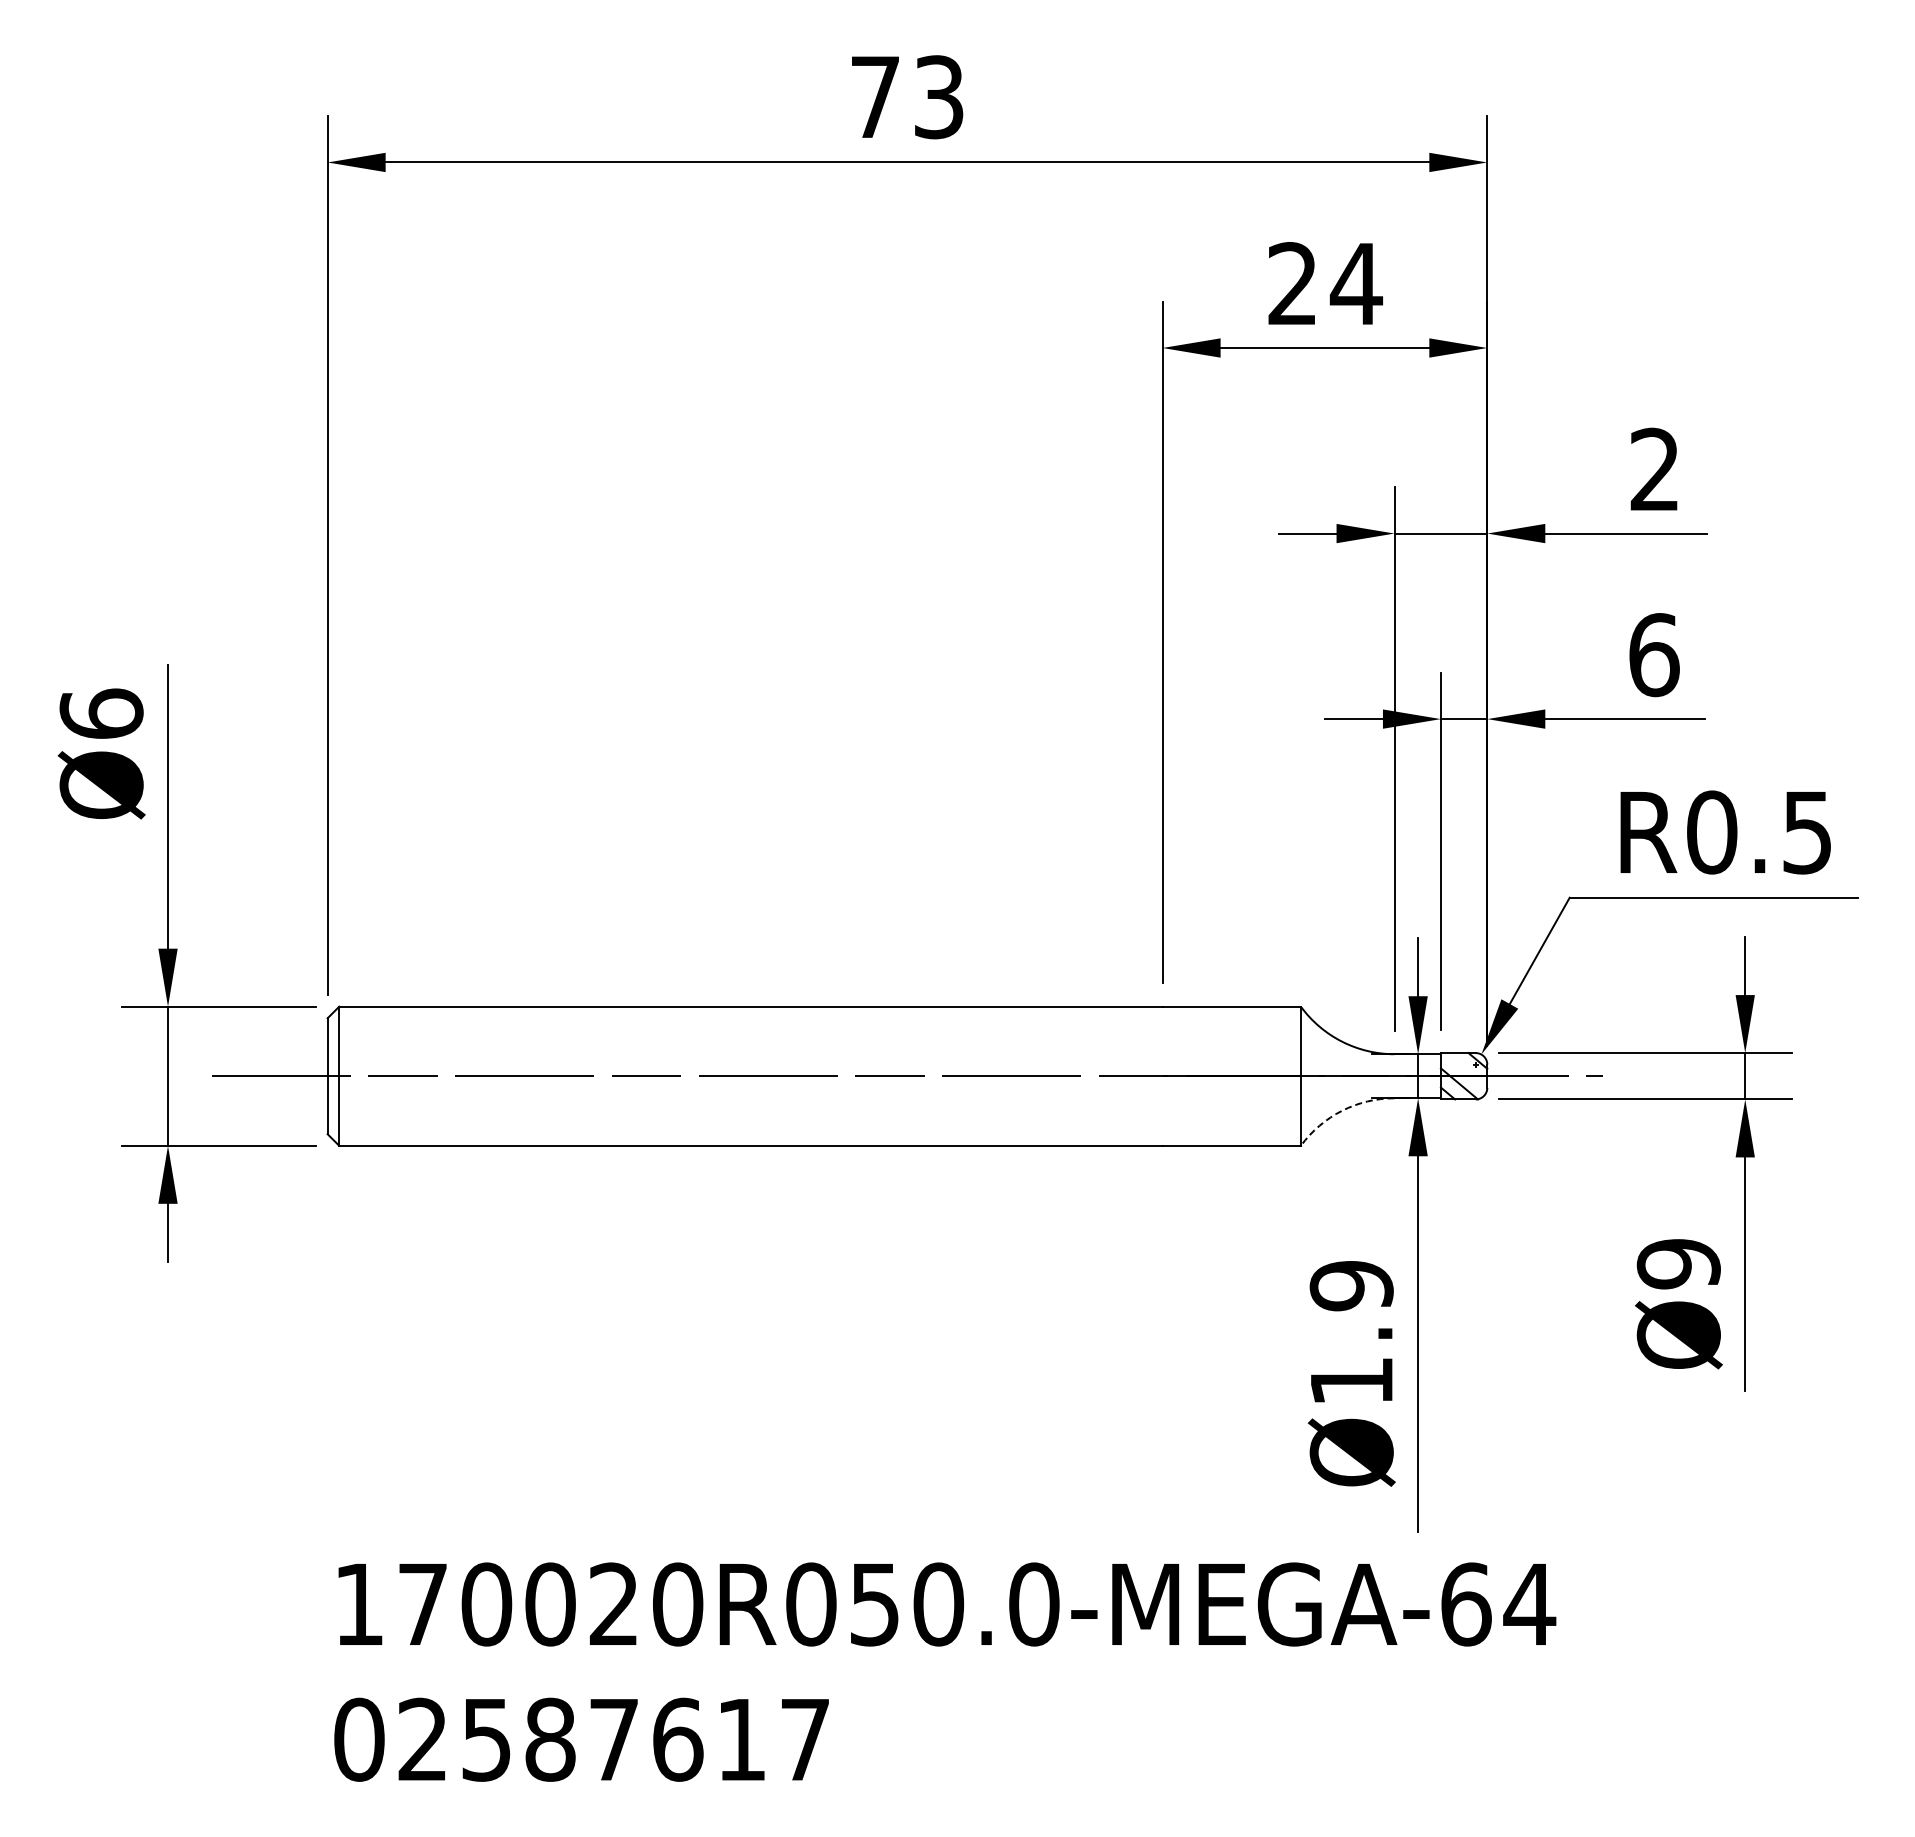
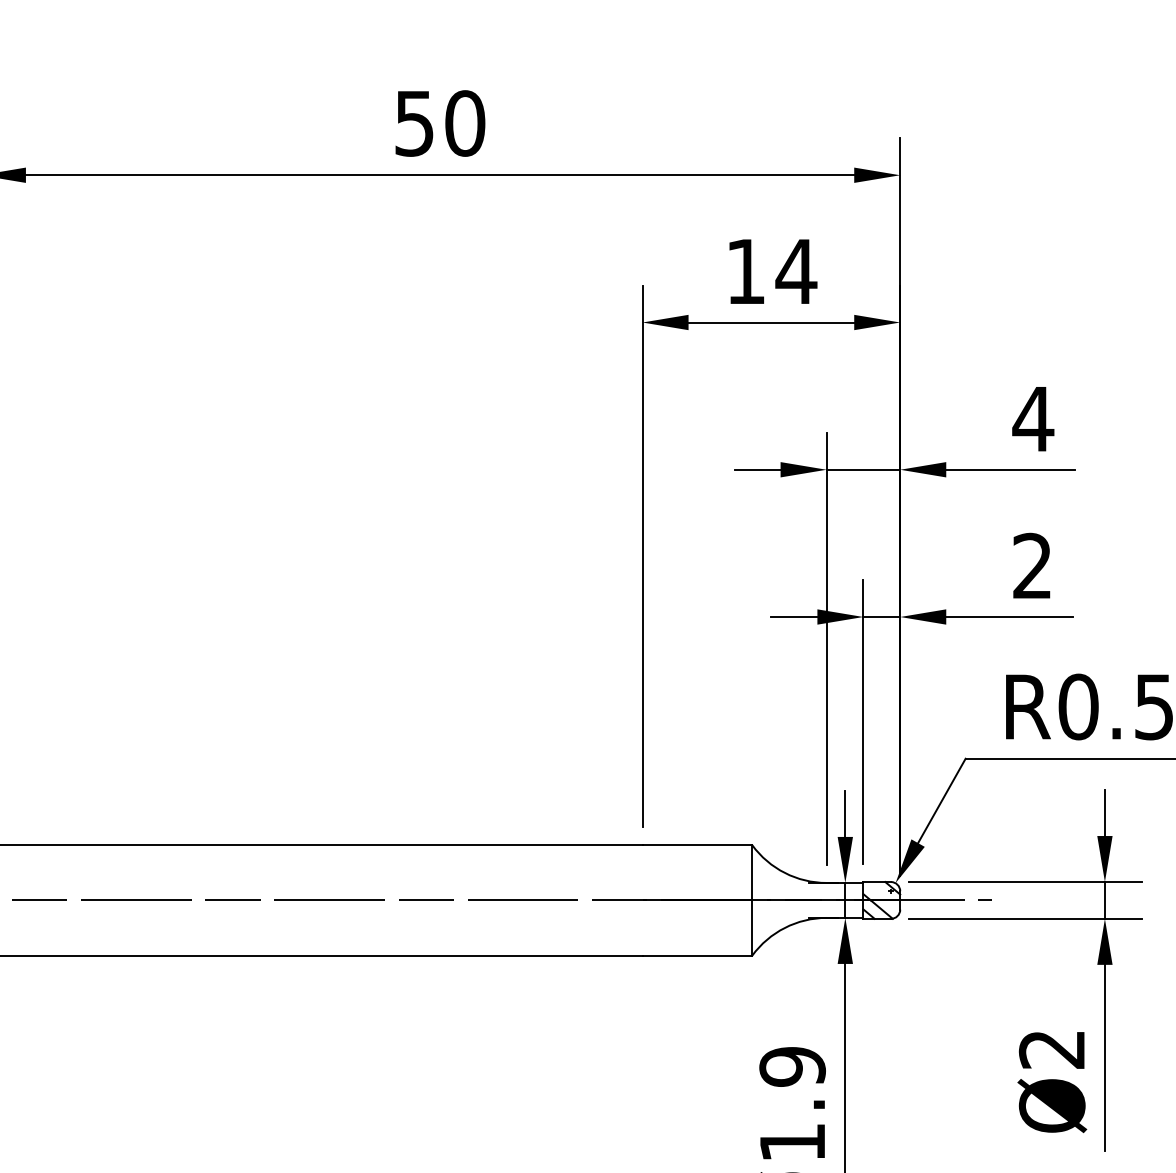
text: (907, 97) -> (440, 123), 73 -> 50
text: (1291, 283) -> (744, 271), 24 -> 14
text: (1654, 468) -> (1032, 418), 2 -> 4
text: (1654, 655) -> (1032, 566), 6 -> 2
arc: (1342, 1110) -> (785, 927), dashed -> solid
text: (1678, 1264) -> (1051, 1049), Ø9 -> Ø2

